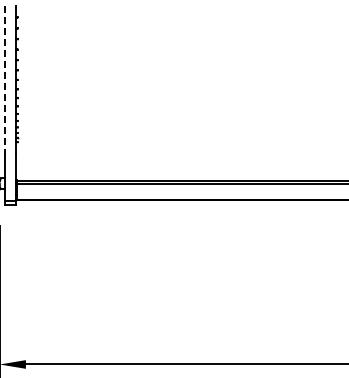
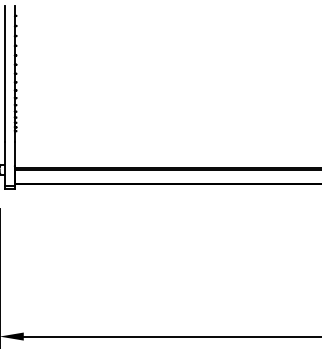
line: (5, 80) -> (4, 74), dashed -> solid

